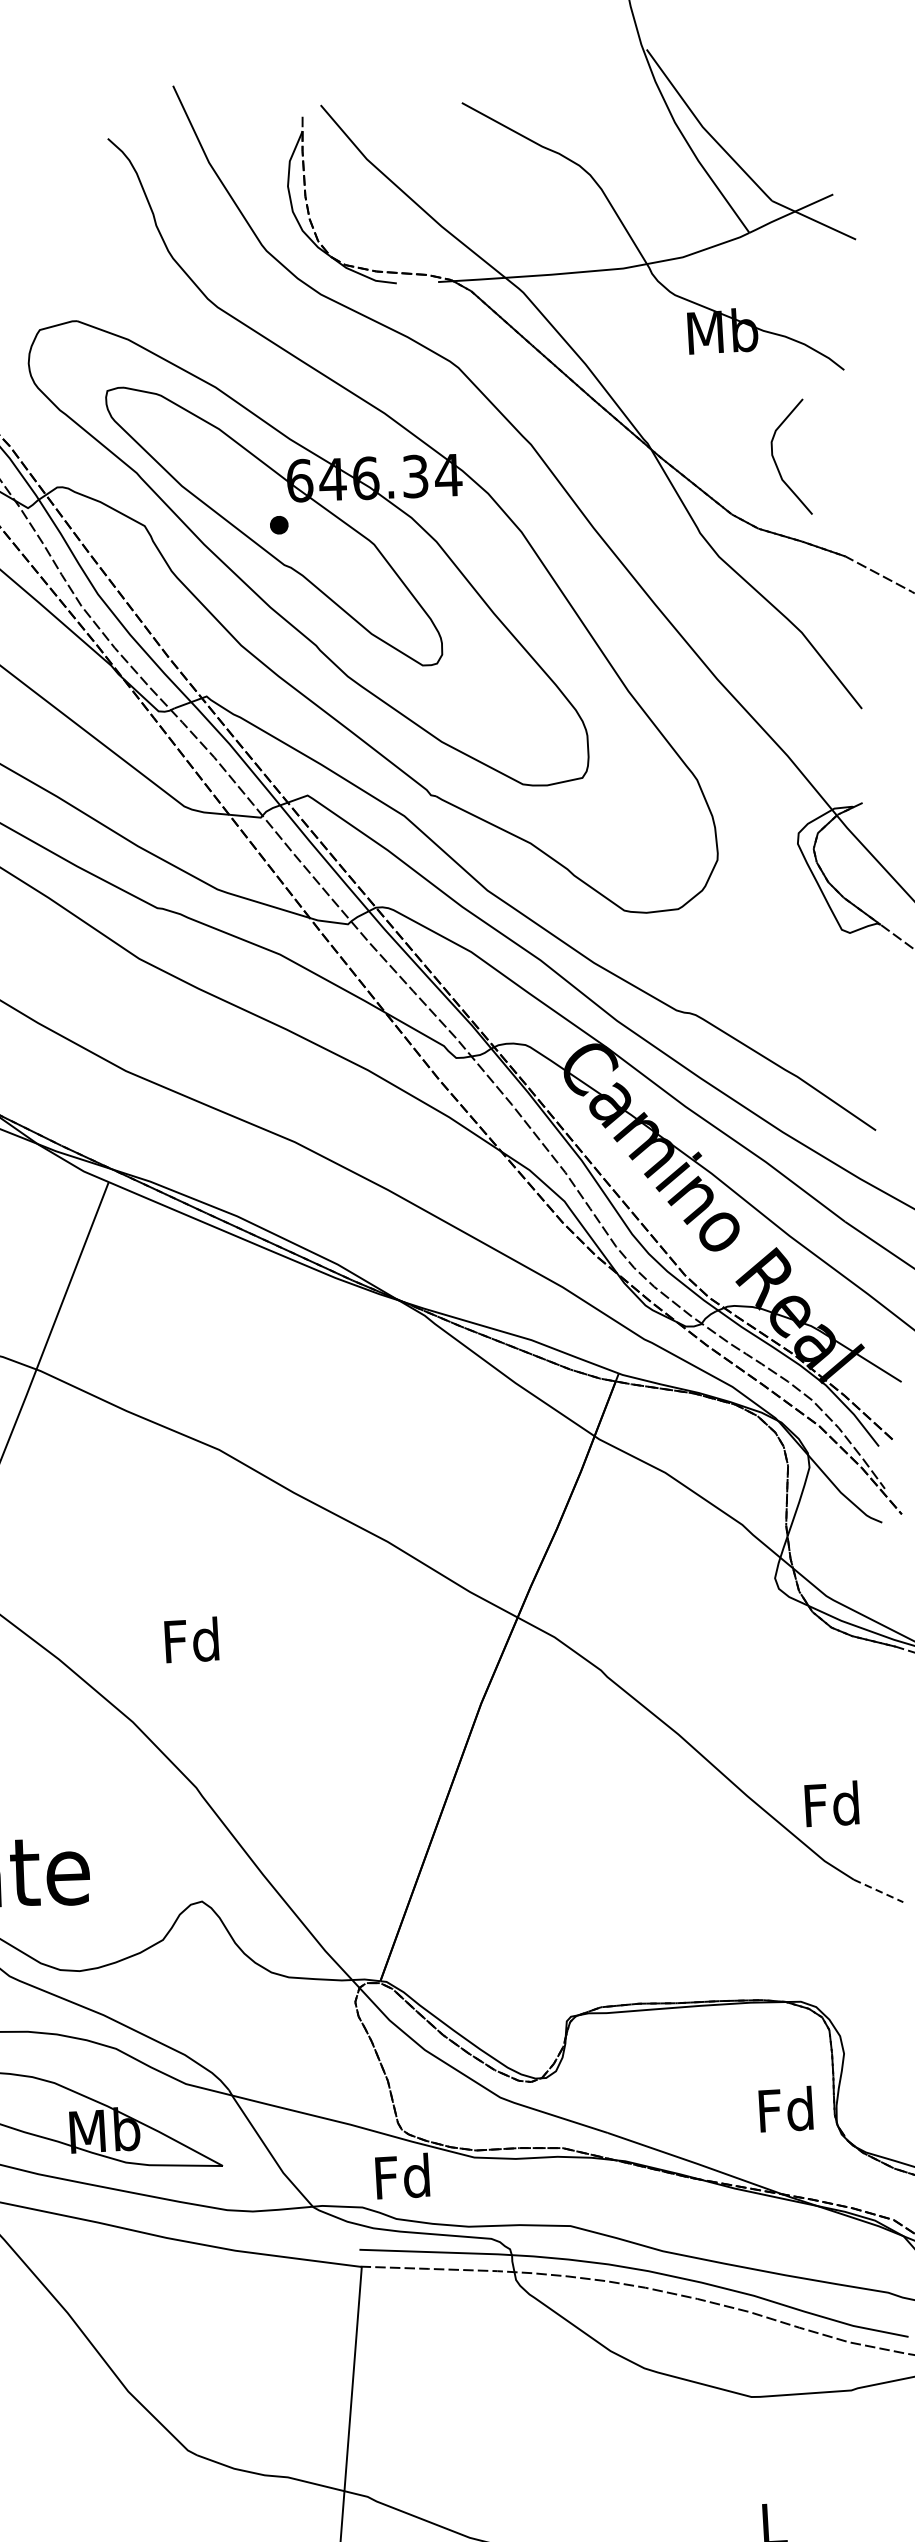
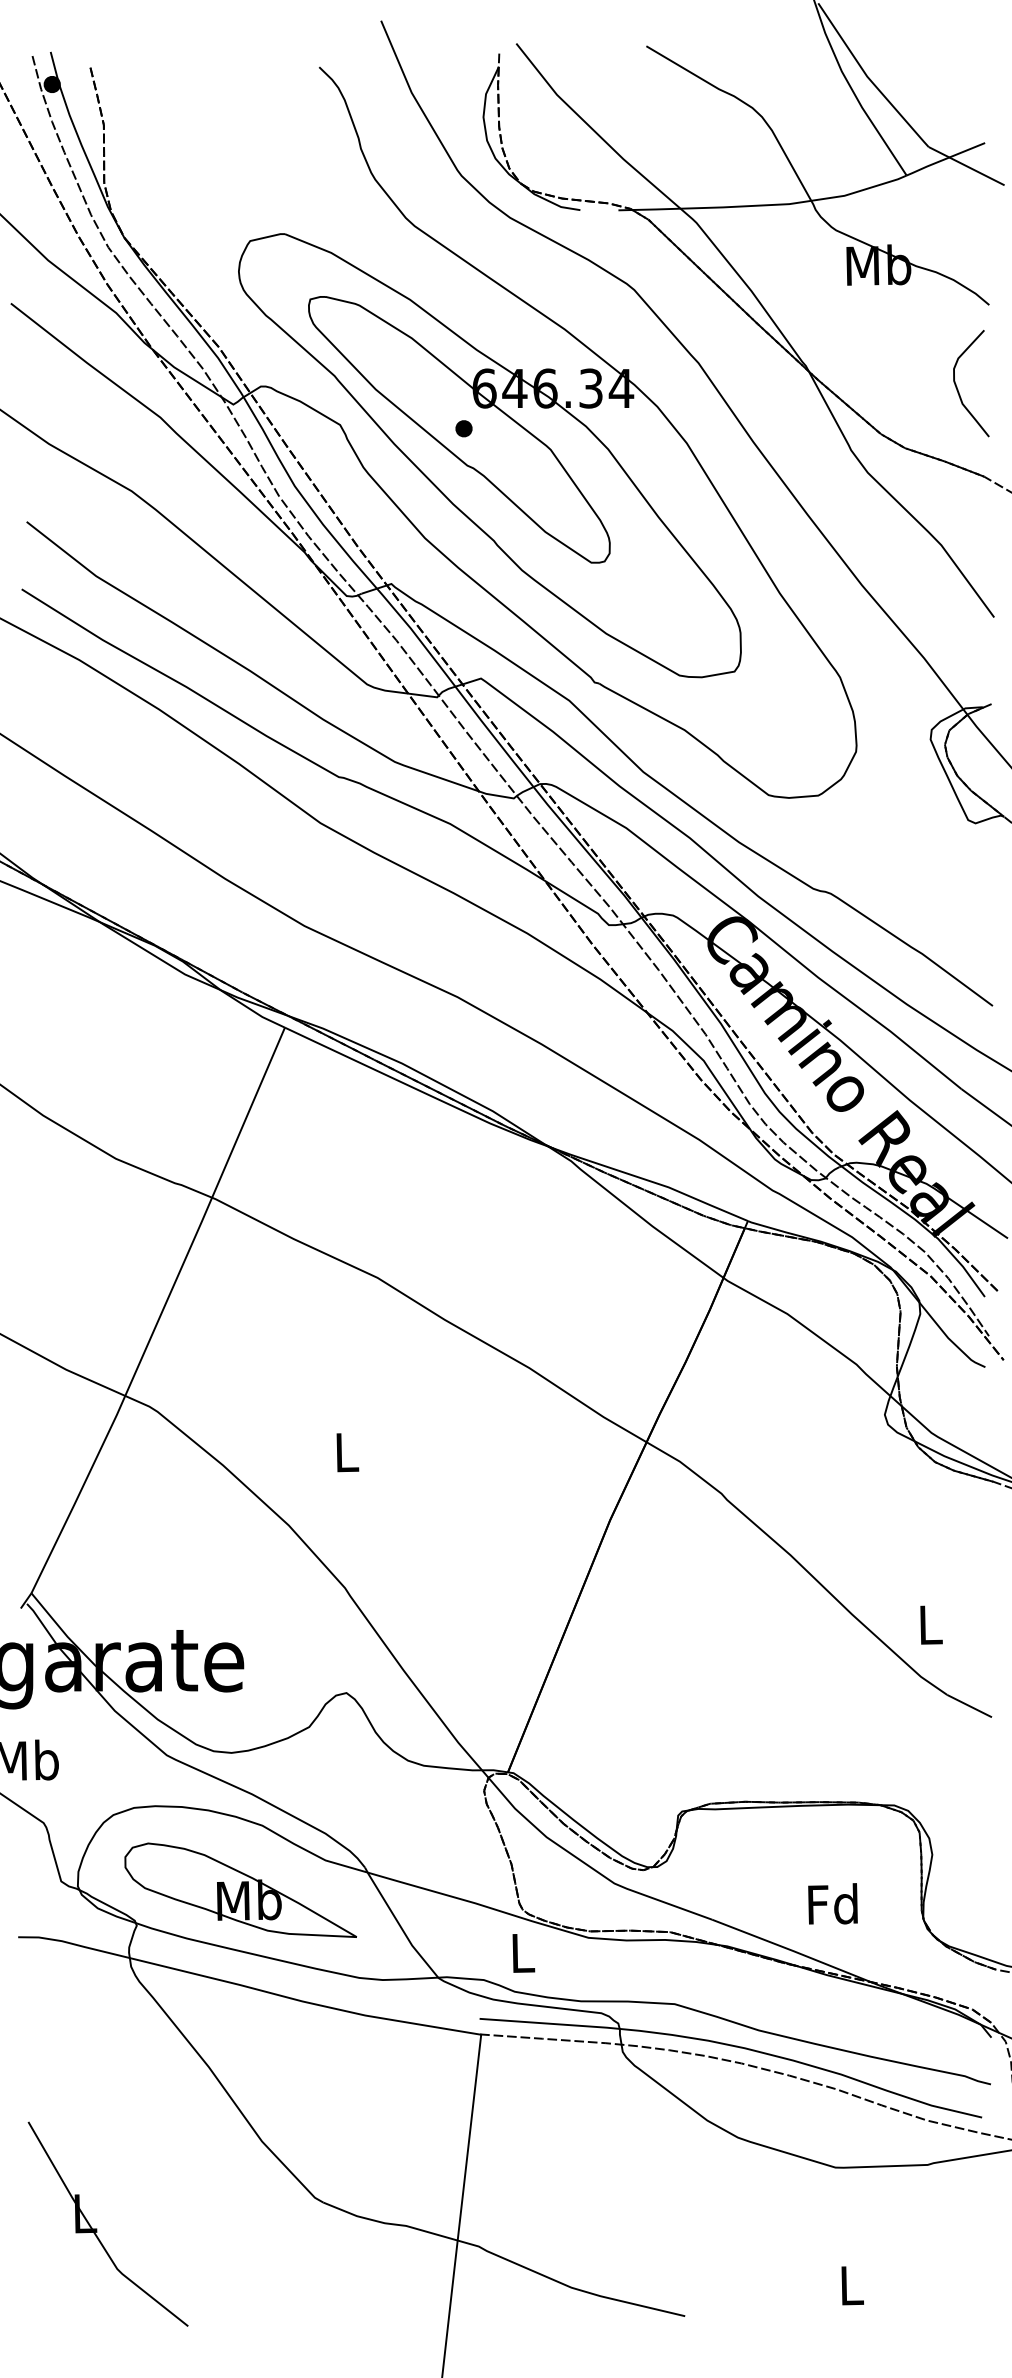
curve: (776, 461) -> (957, 386), moved
text: (191, 1639) -> (345, 1451), Fd -> L
text: (831, 1802) -> (929, 1623), Fd -> L
line: (878, 1891) -> (969, 1706), dashed -> solid
text: (785, 2108) -> (832, 1903), moved
text: (402, 2176) -> (521, 1952), Fd -> L

